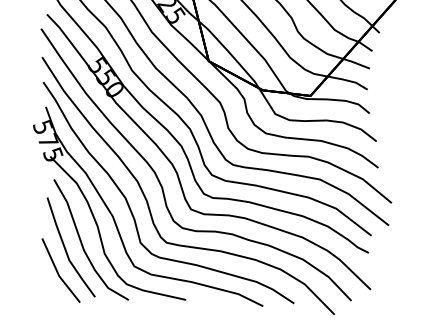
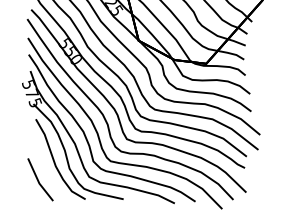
part: (69, 247) -> (46, 164), removed

